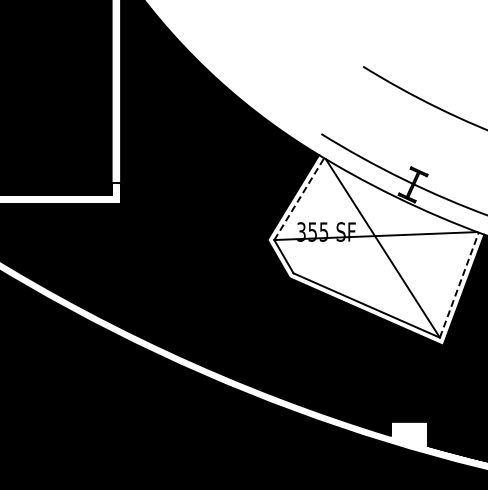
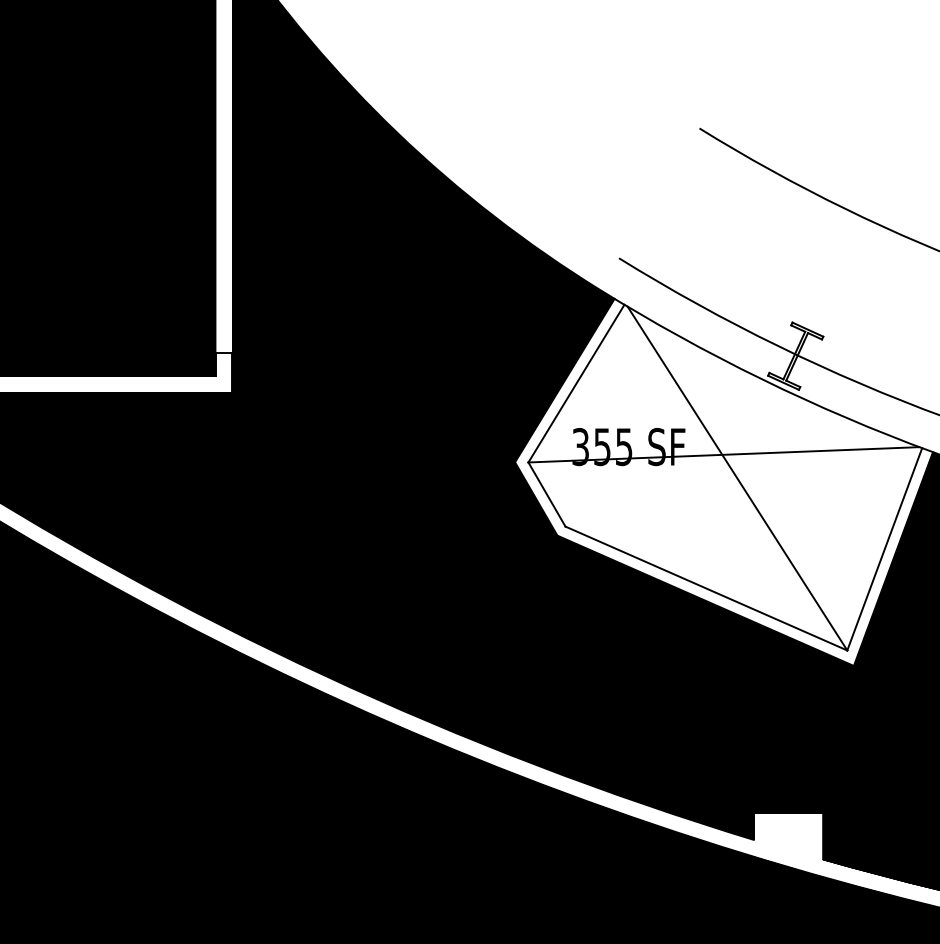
line: (299, 199) -> (576, 384), dashed -> solid
line: (459, 285) -> (885, 550), dashed -> solid

